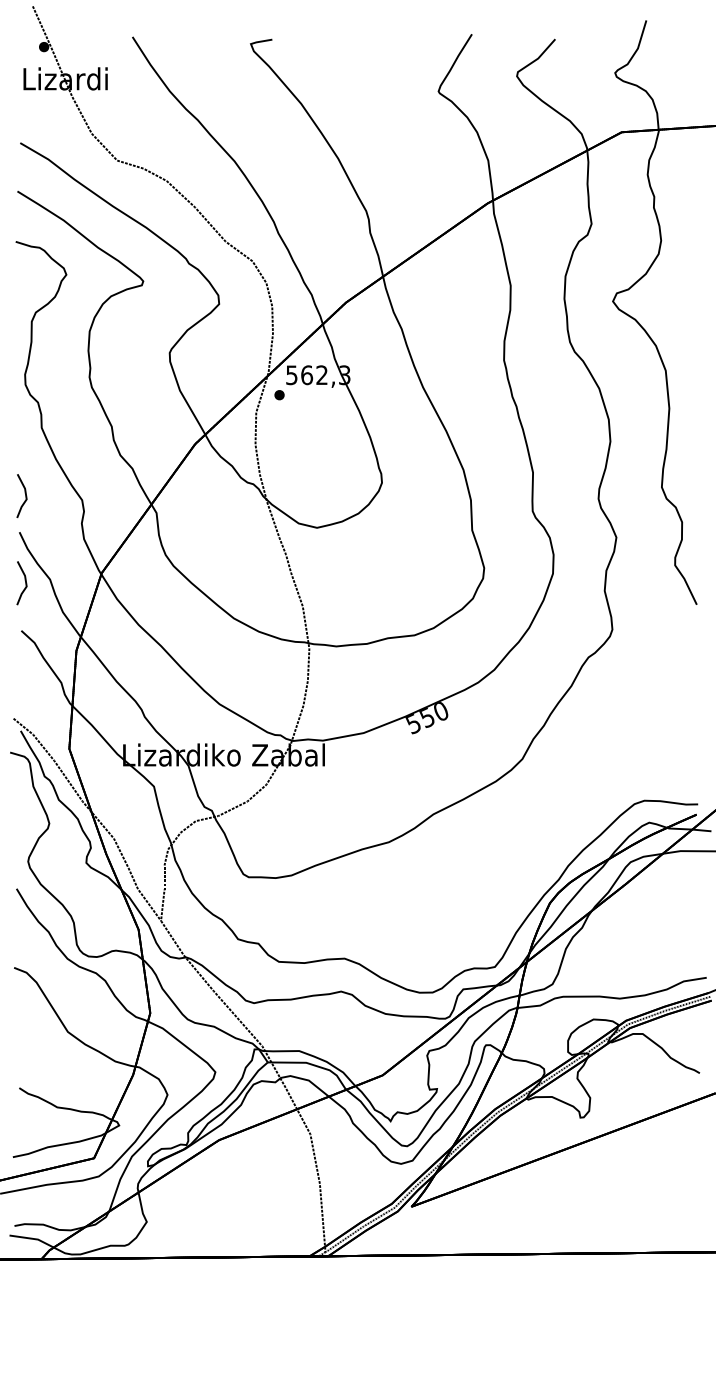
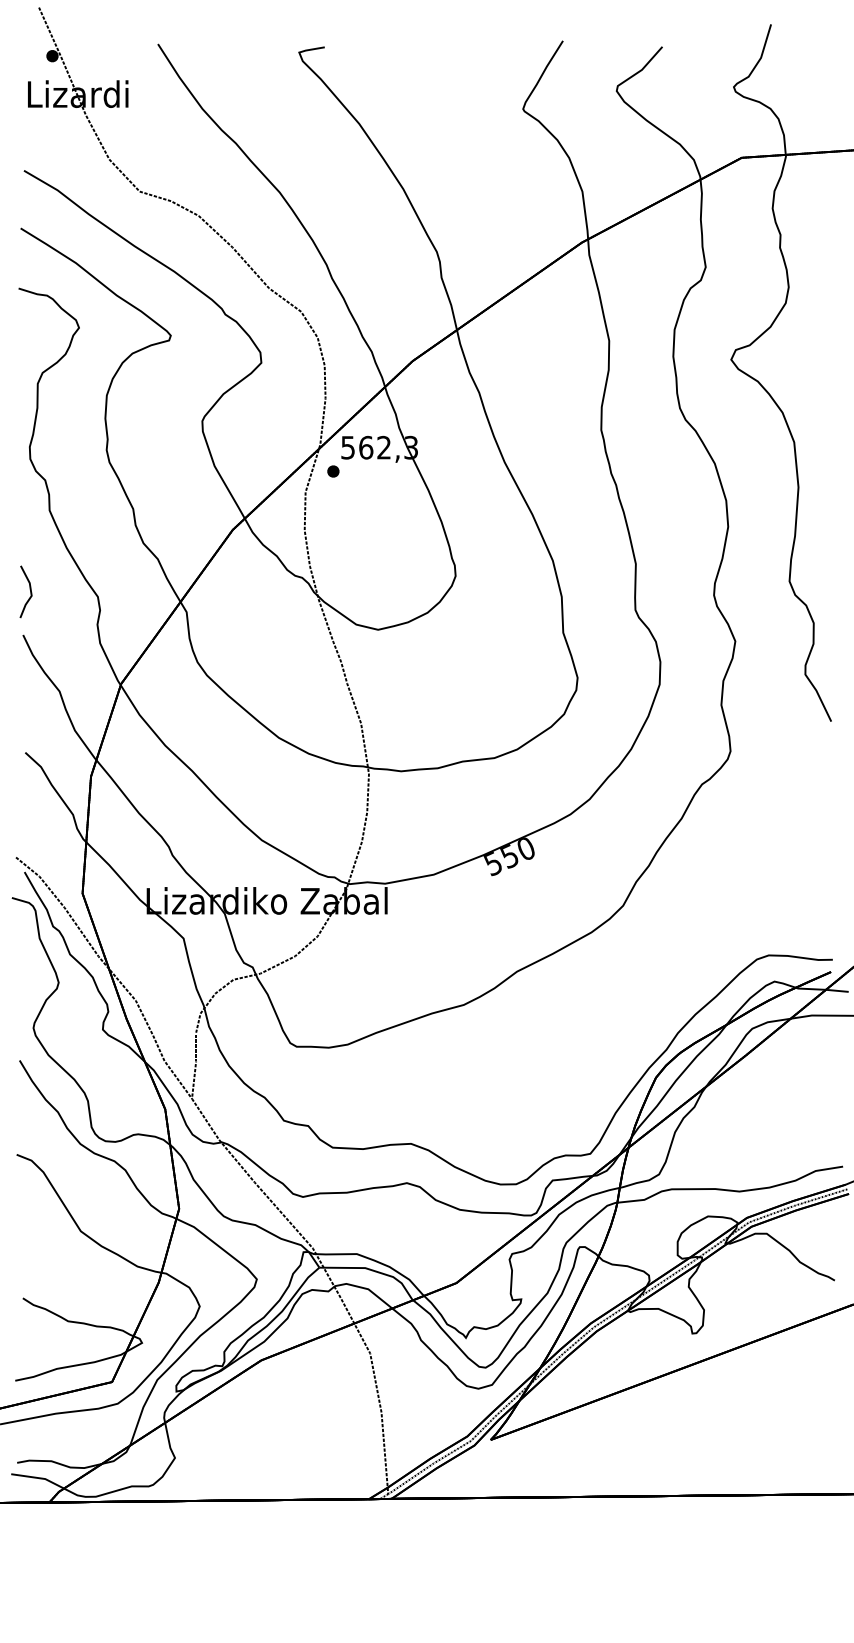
line: (24, 581) -> (29, 693), removed

